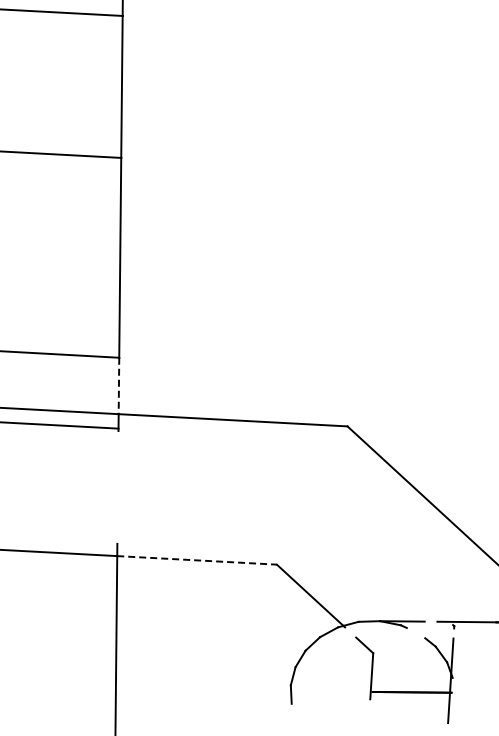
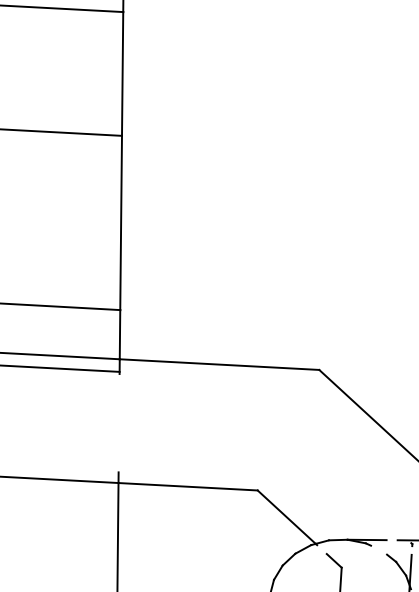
line: (118, 386) -> (119, 335), dashed -> solid
line: (197, 560) -> (188, 486), dashed -> solid

